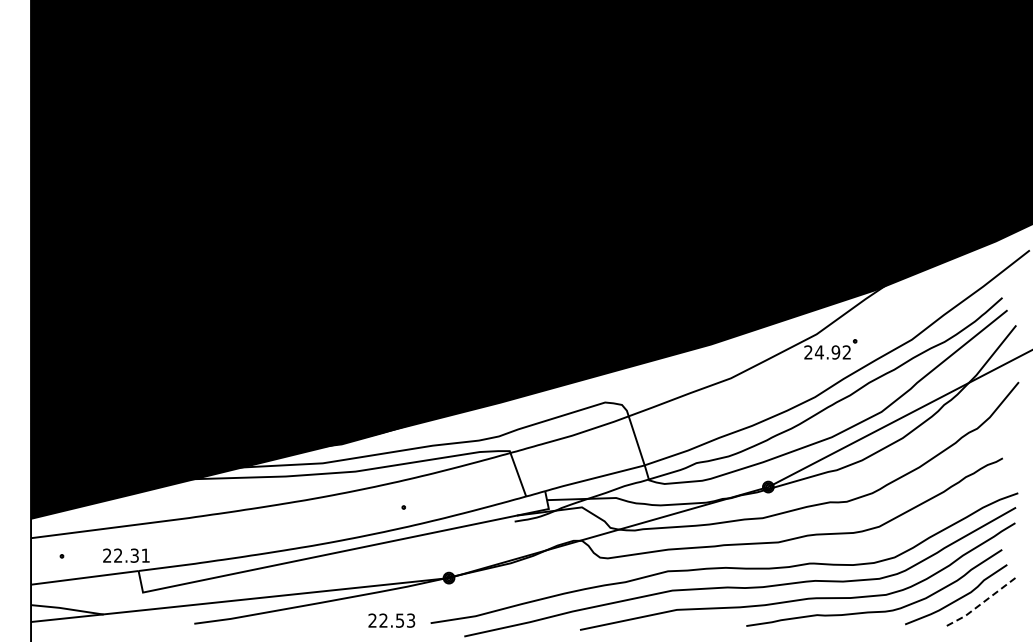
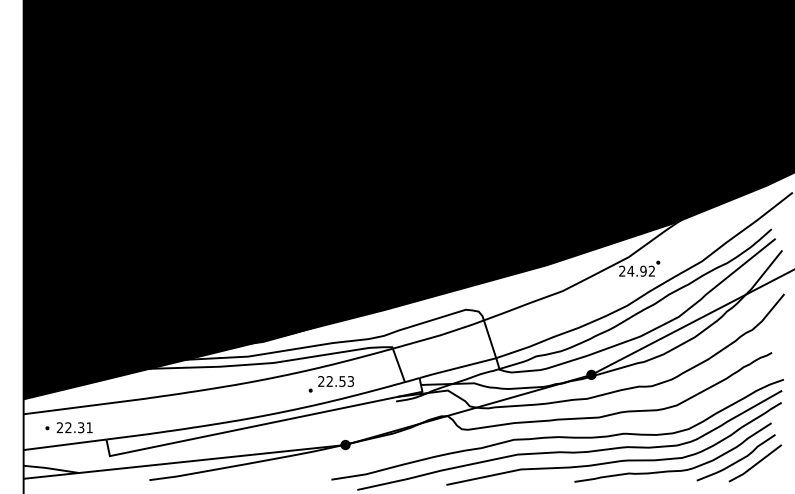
text: (126, 555) -> (74, 427), moved
line: (981, 603) -> (755, 464), dashed -> solid
text: (391, 620) -> (335, 381), moved

